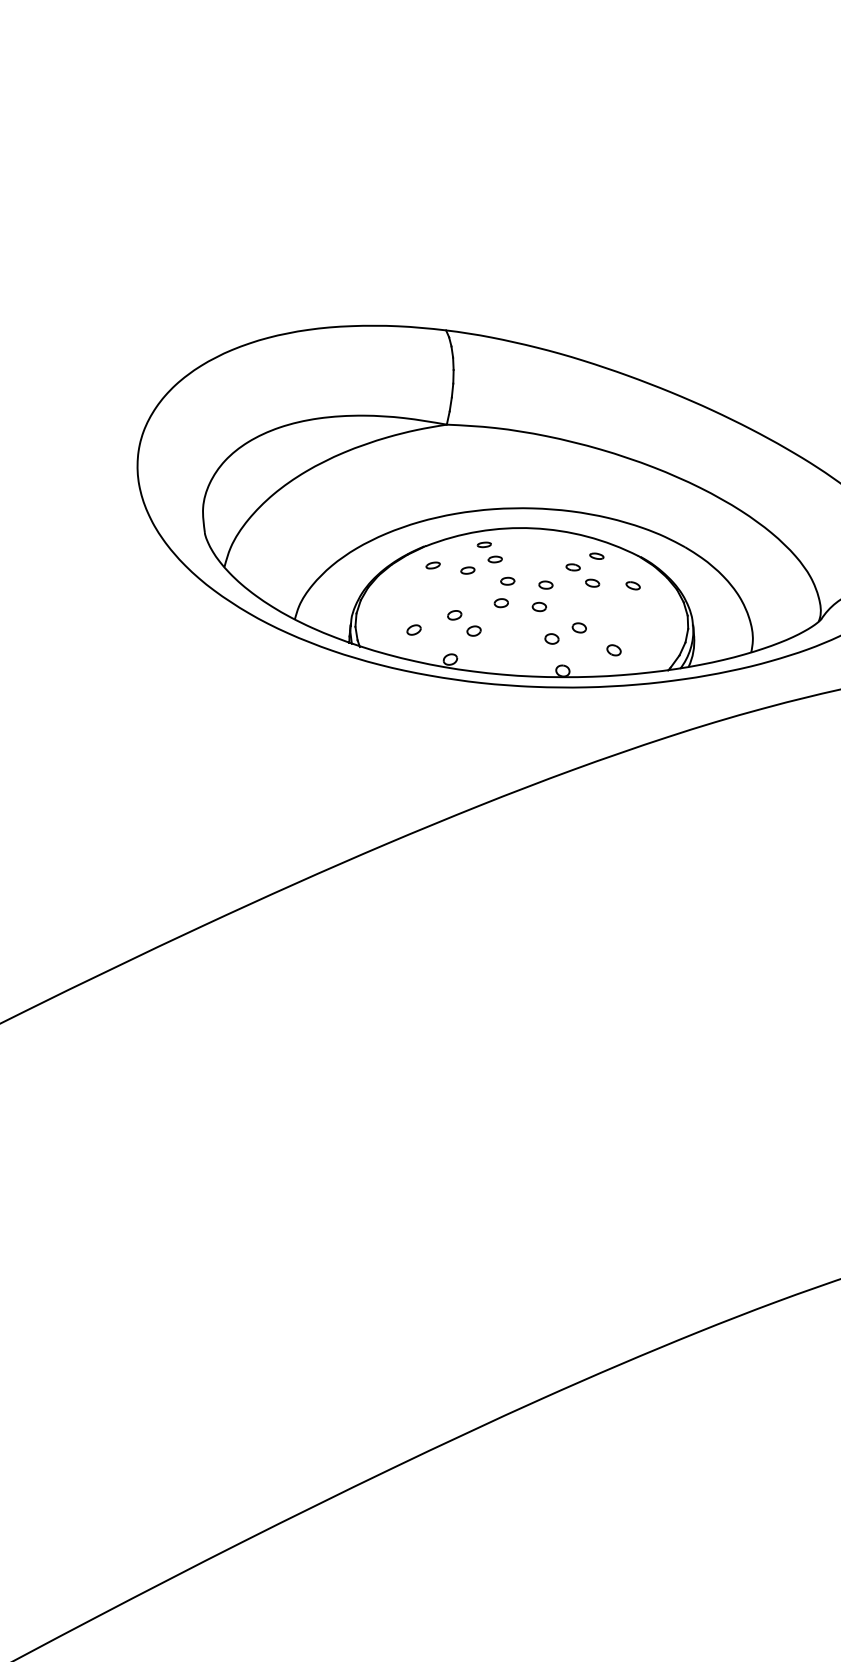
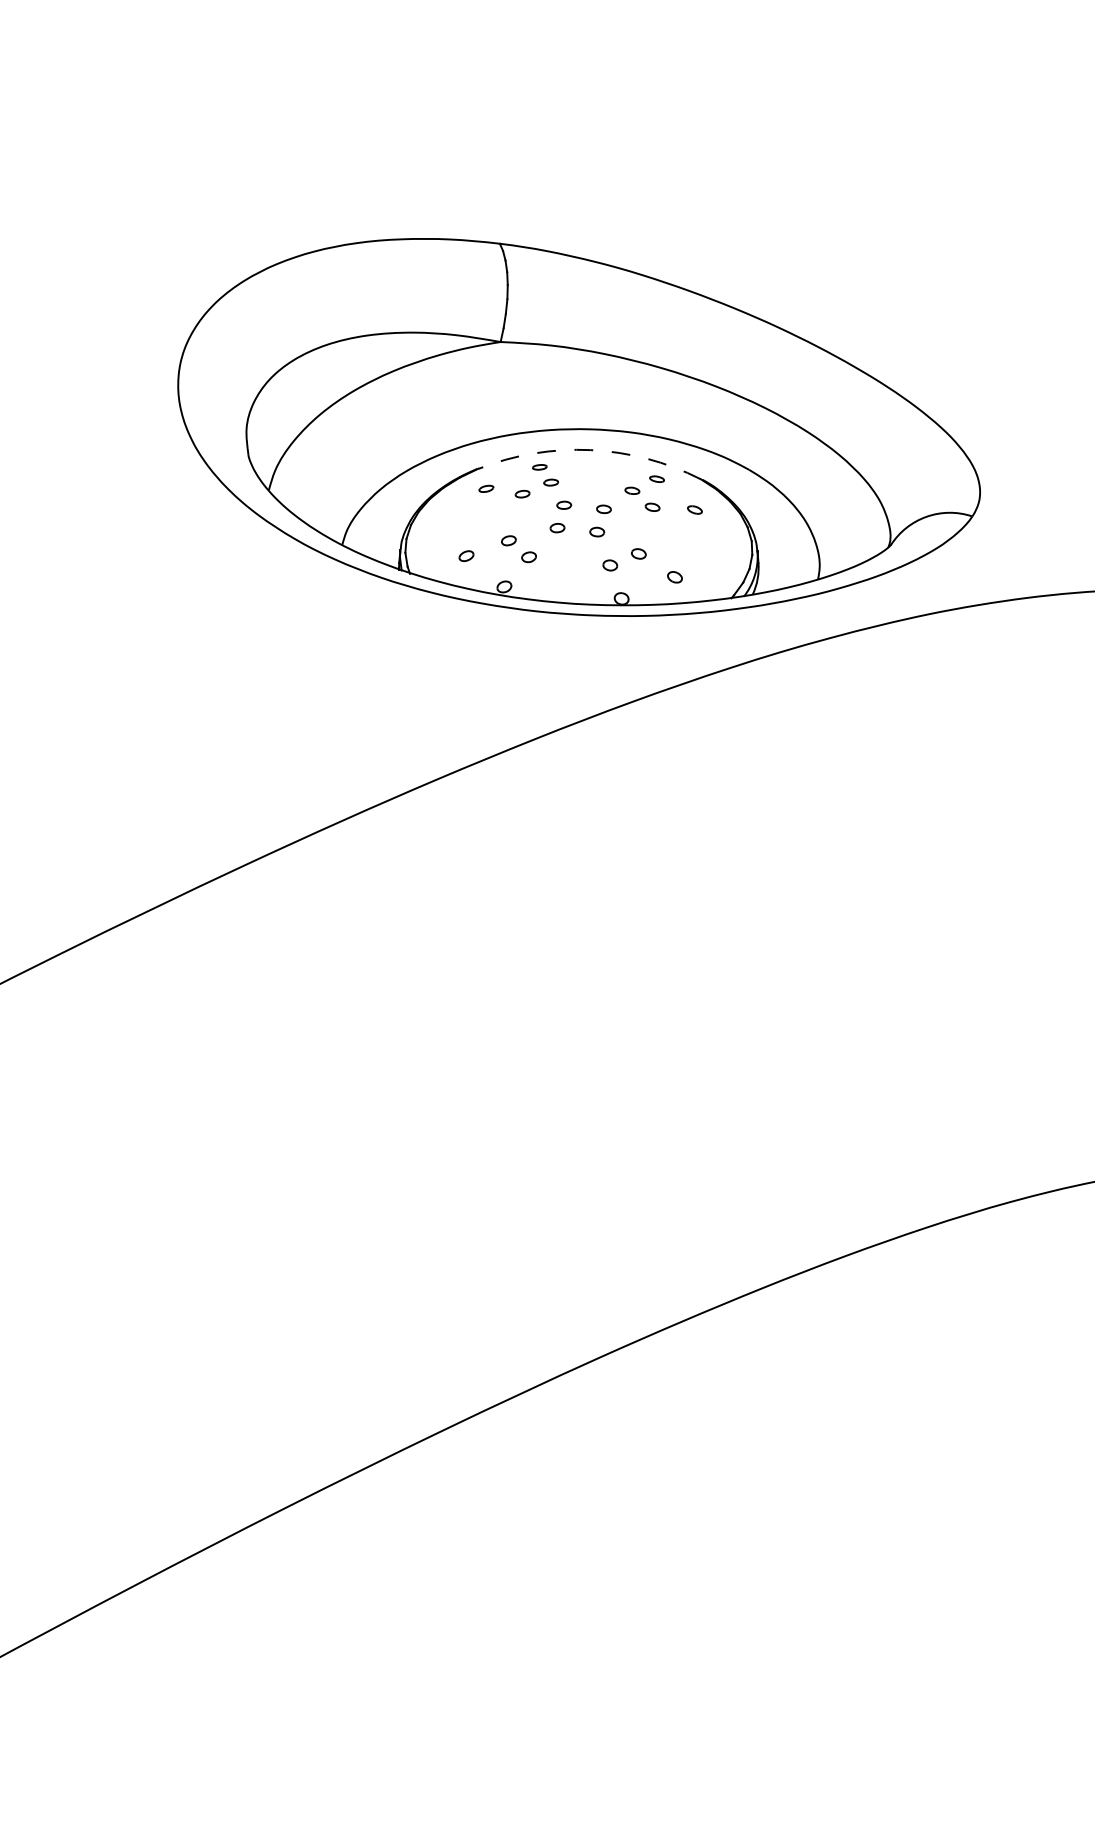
arc: (533, 528) -> (590, 450), solid -> dashed

